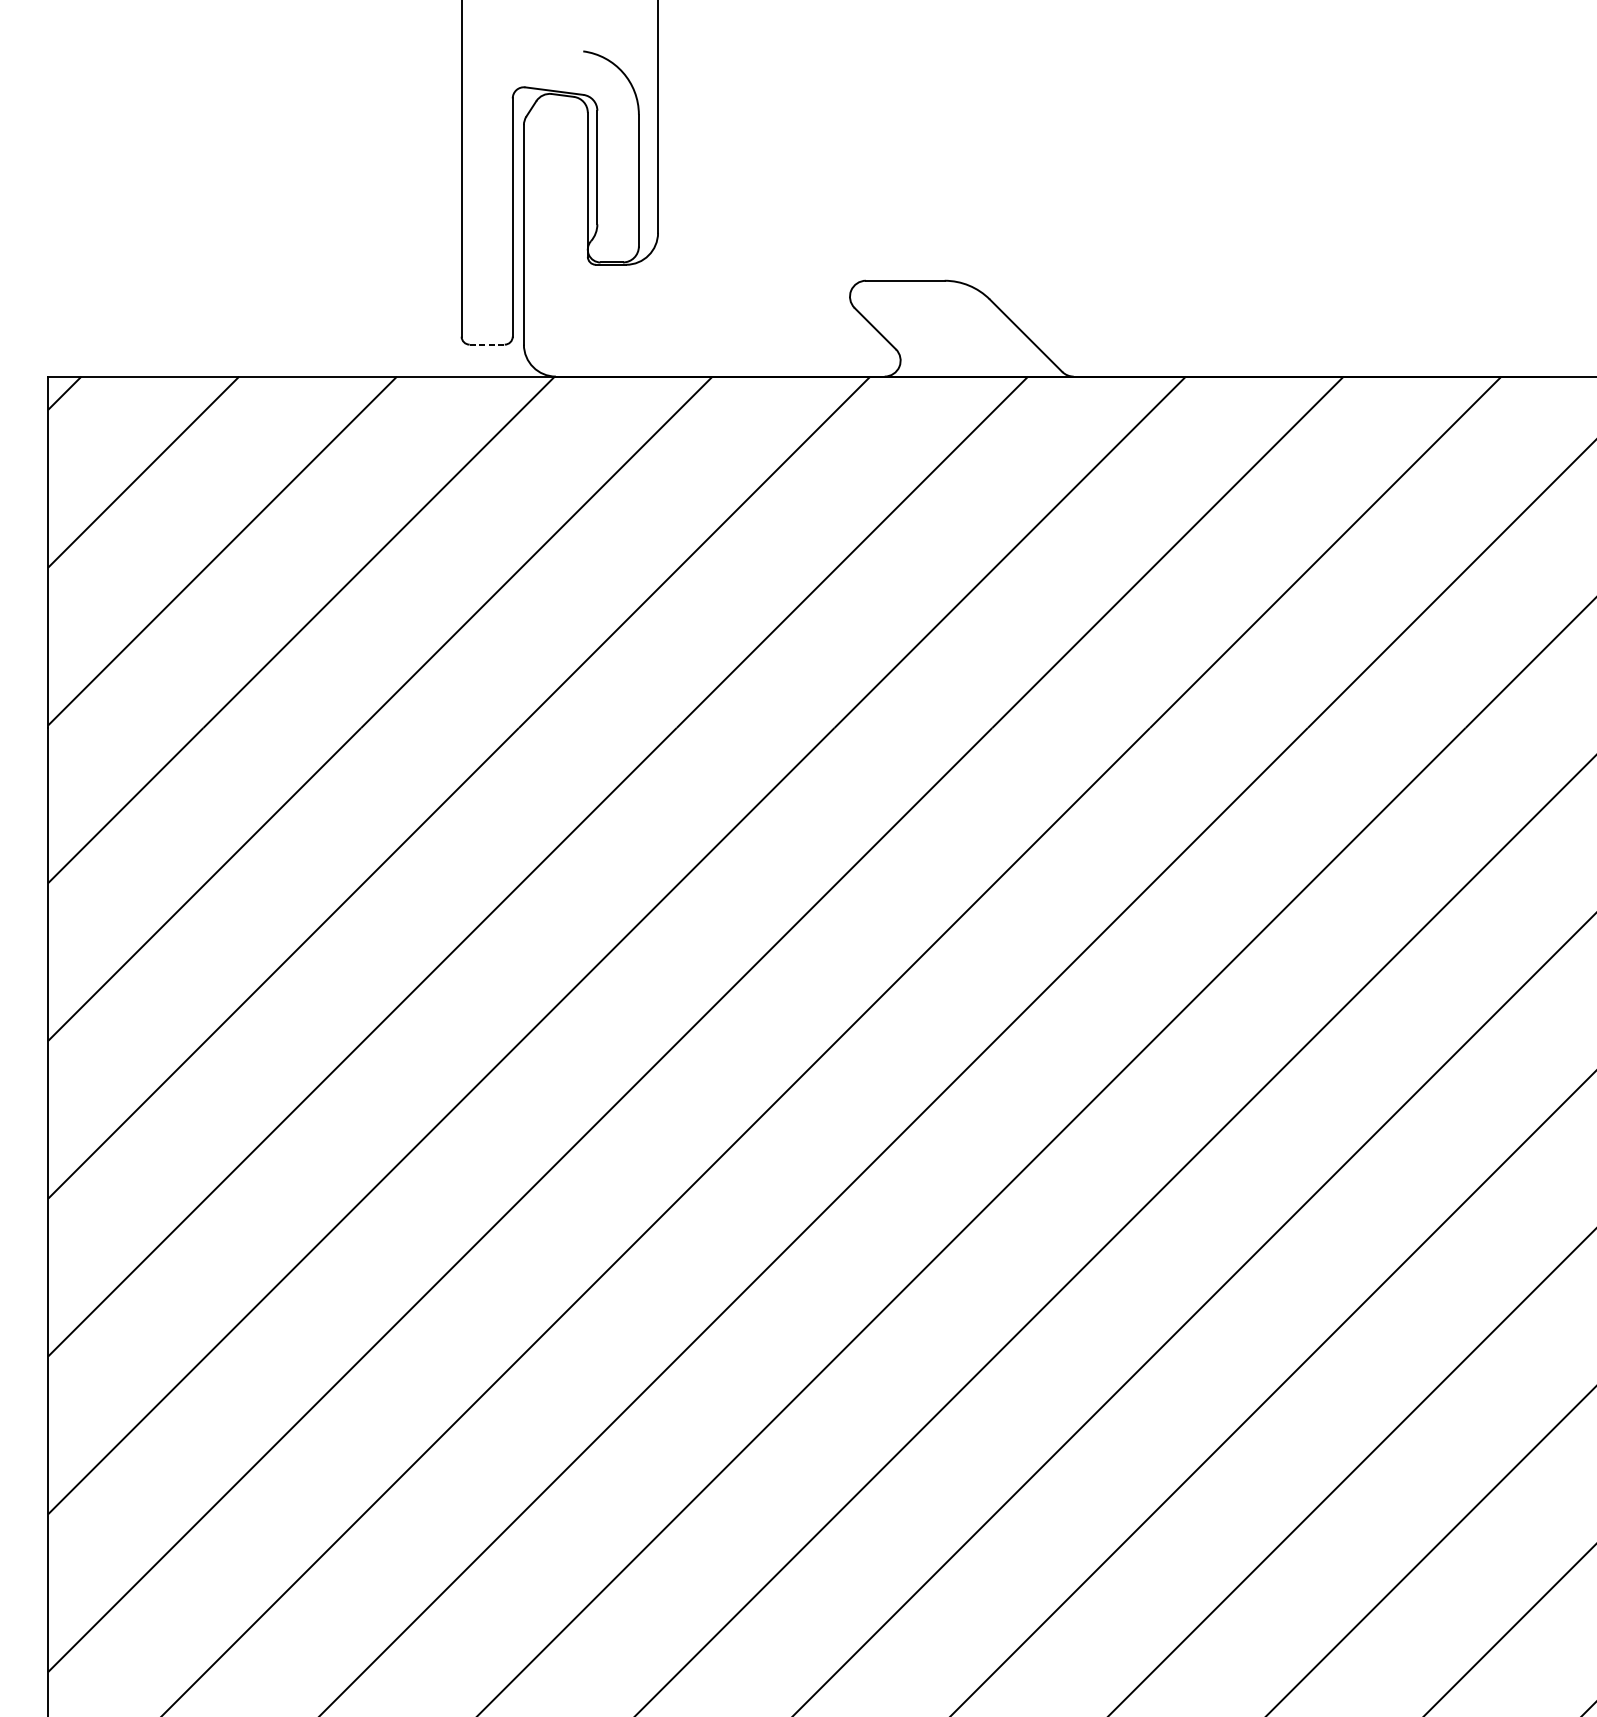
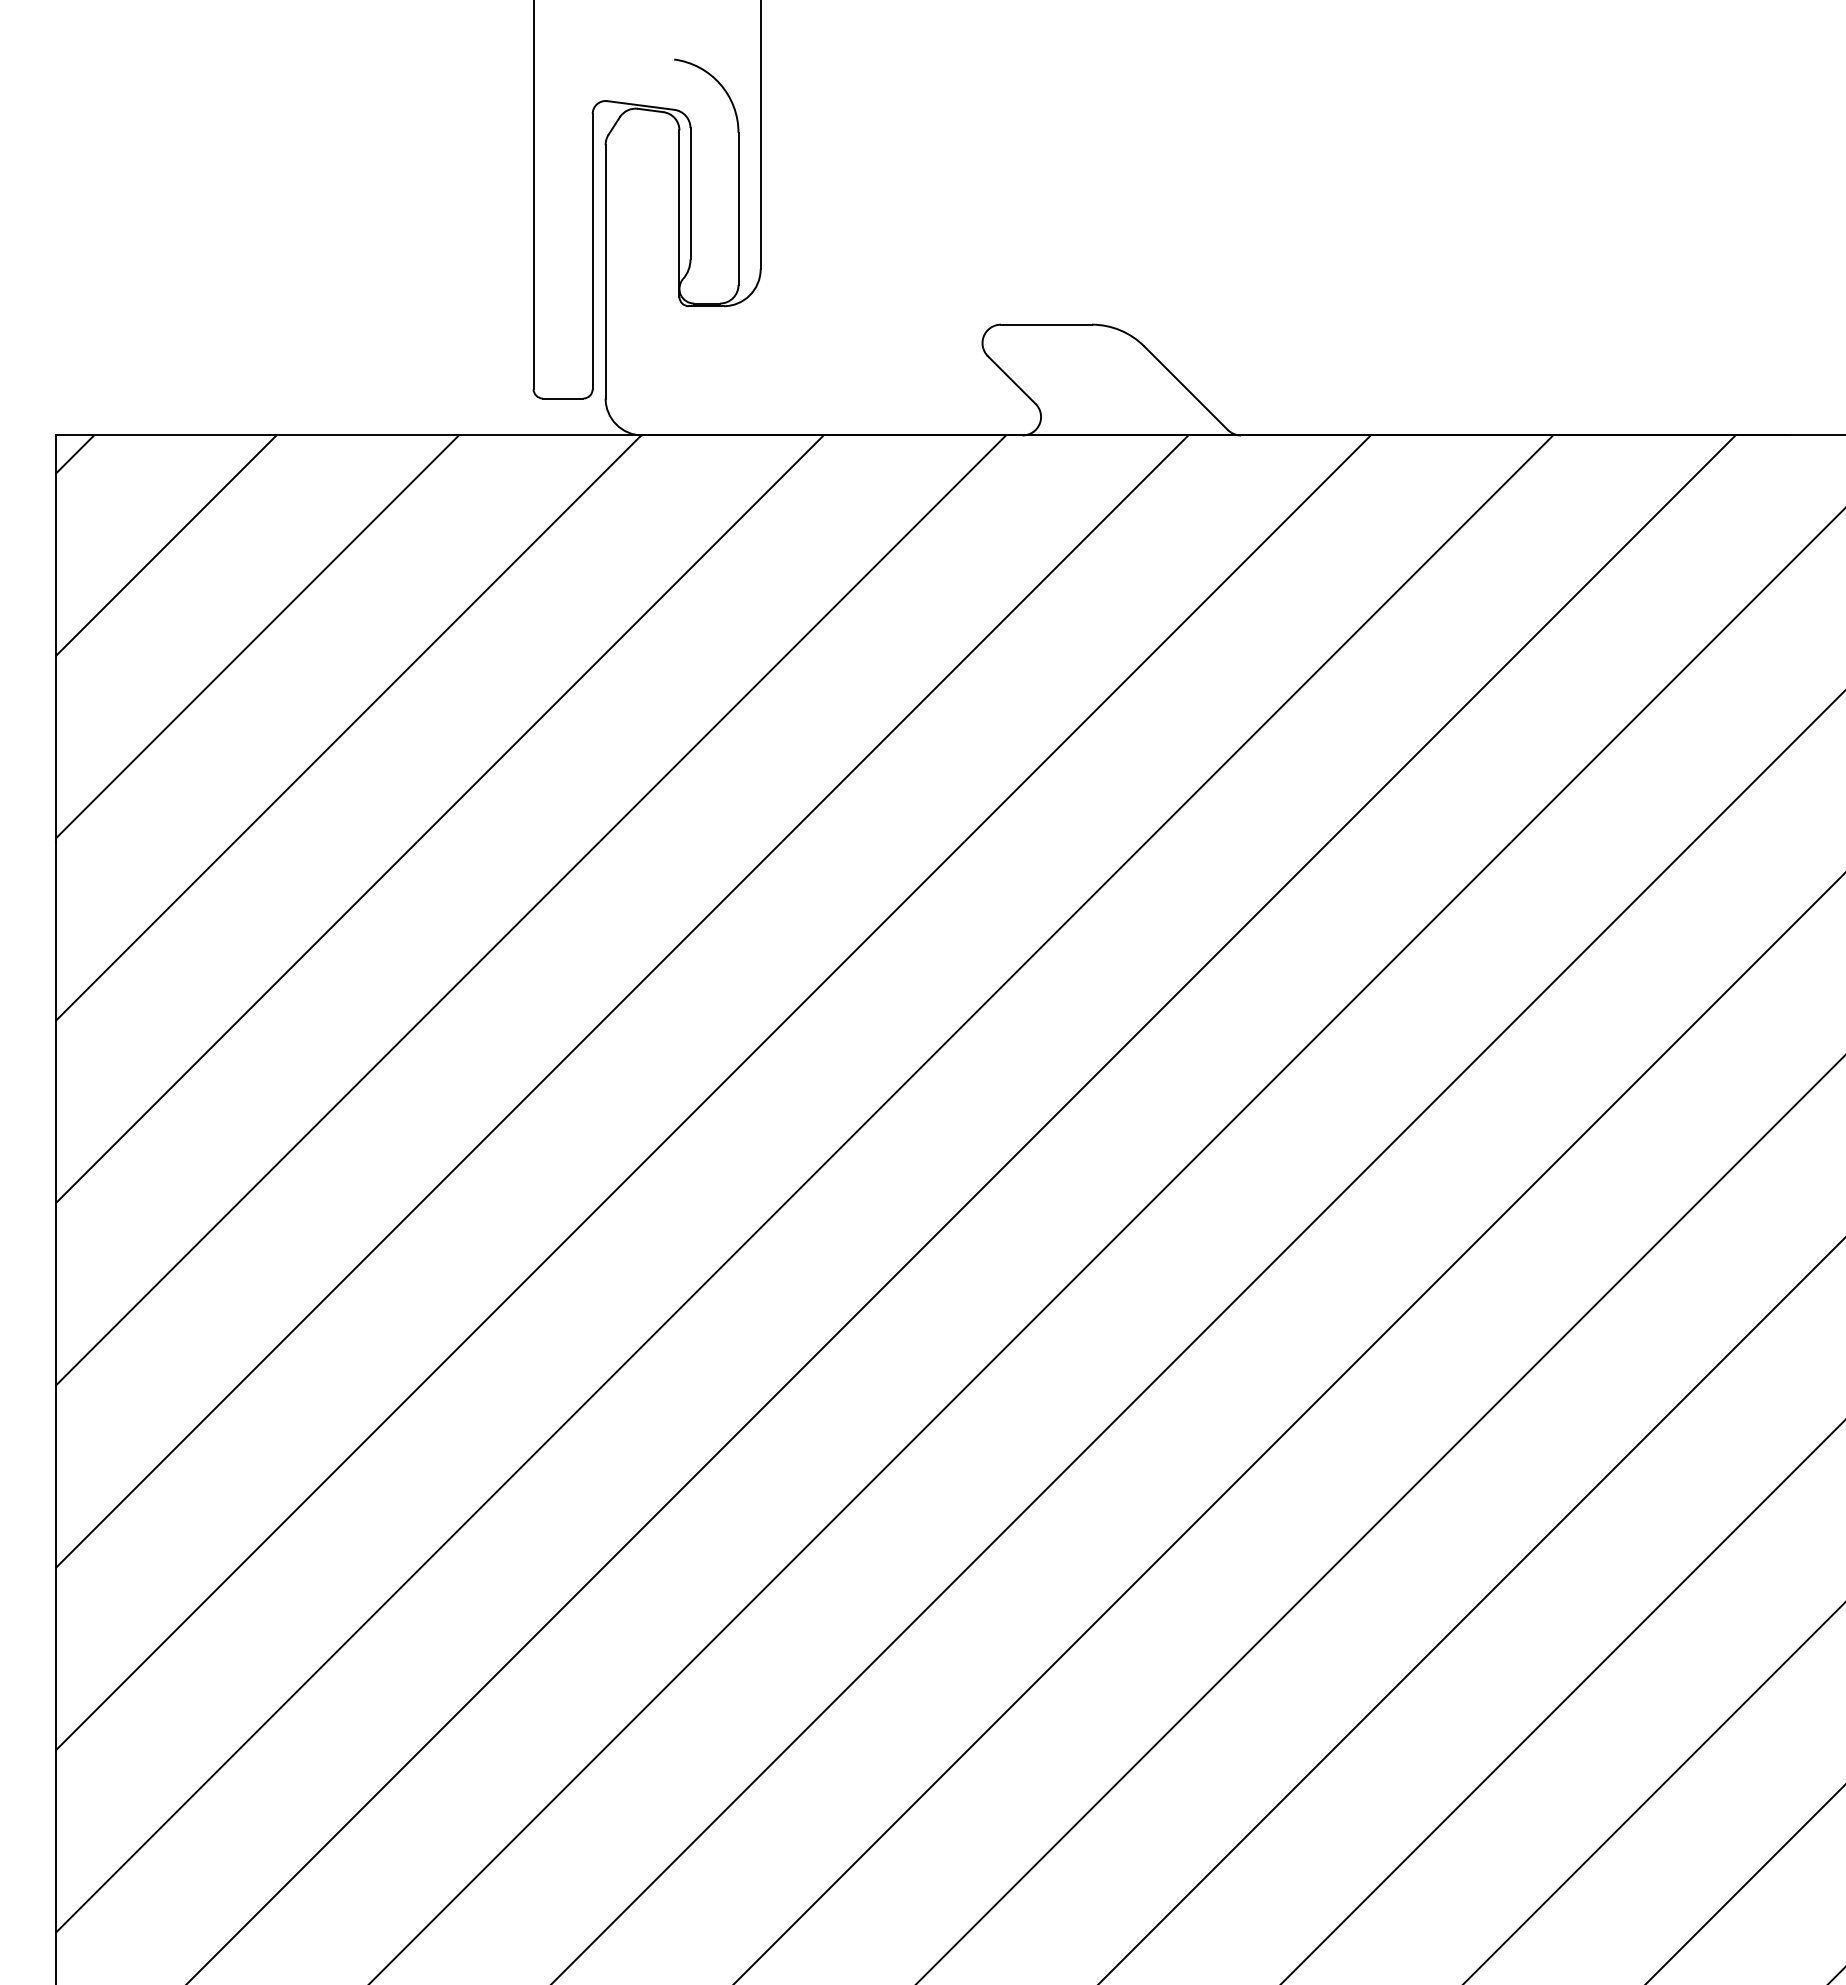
line: (487, 344) -> (563, 398), dashed -> solid

